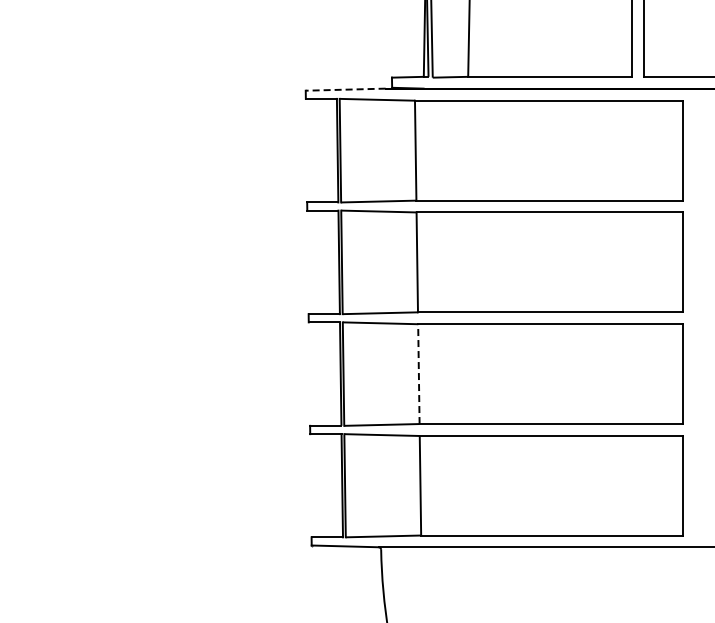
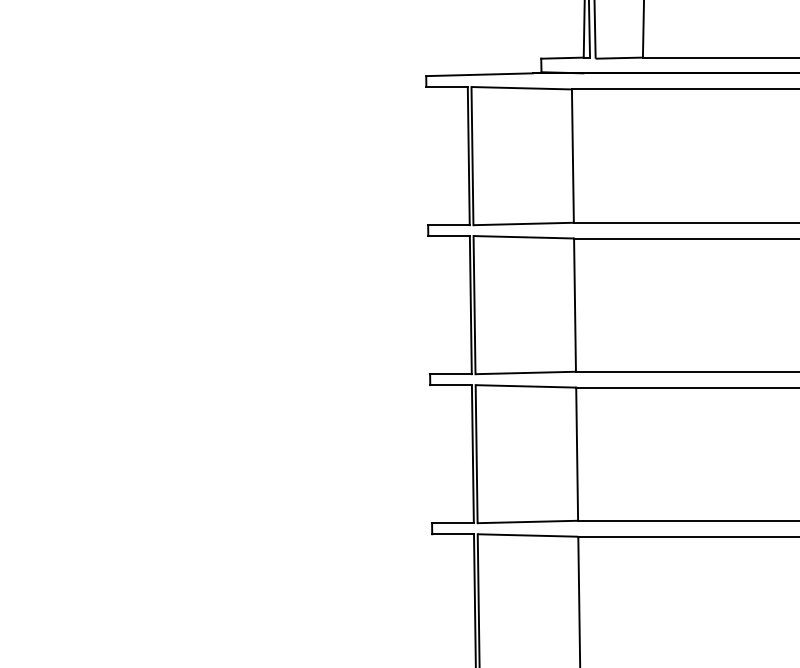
line: (345, 89) -> (479, 74), dashed -> solid
line: (418, 374) -> (576, 454), dashed -> solid

